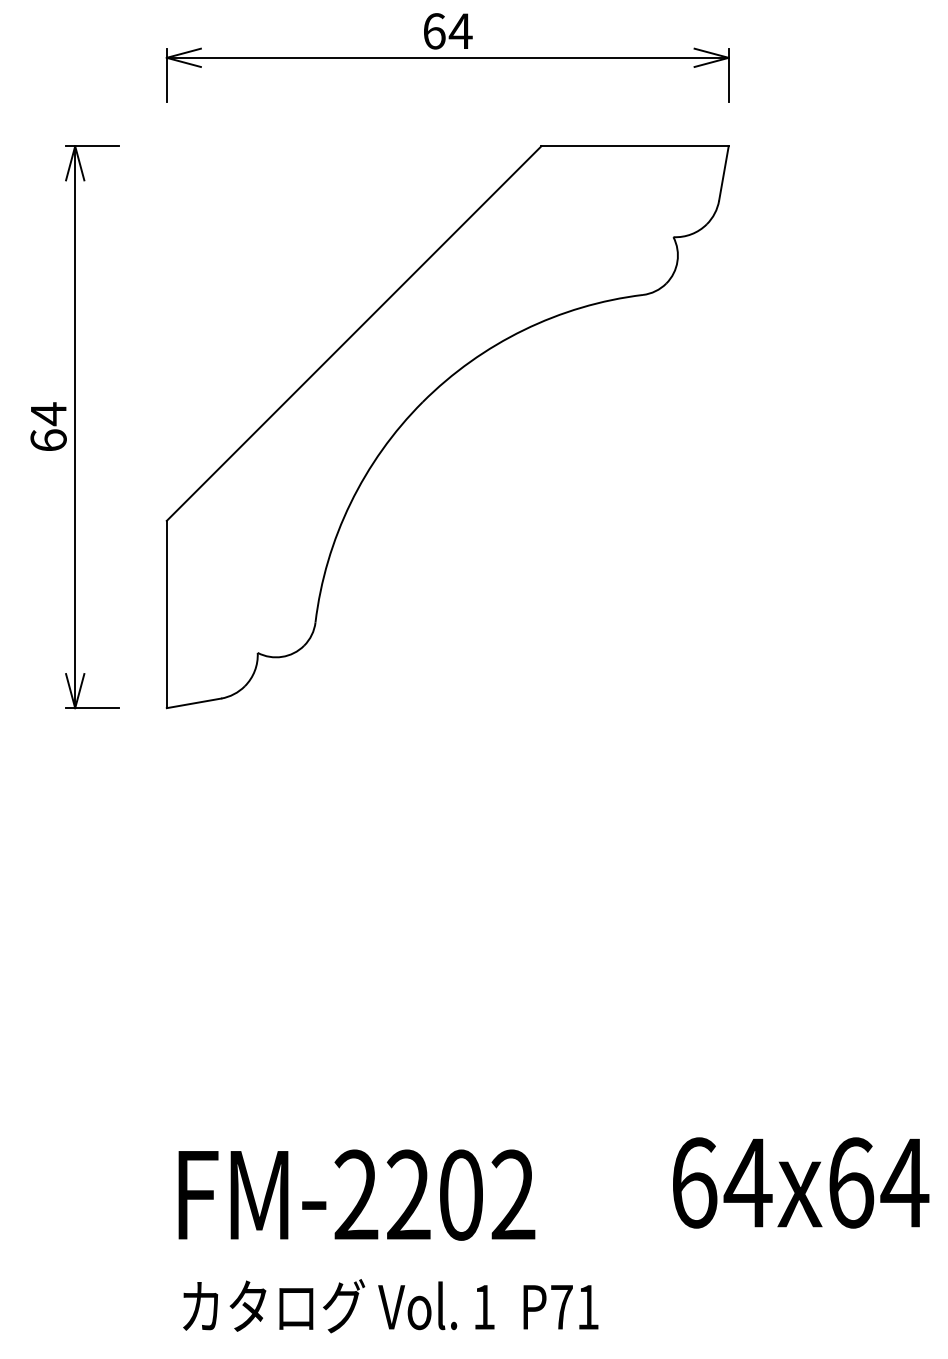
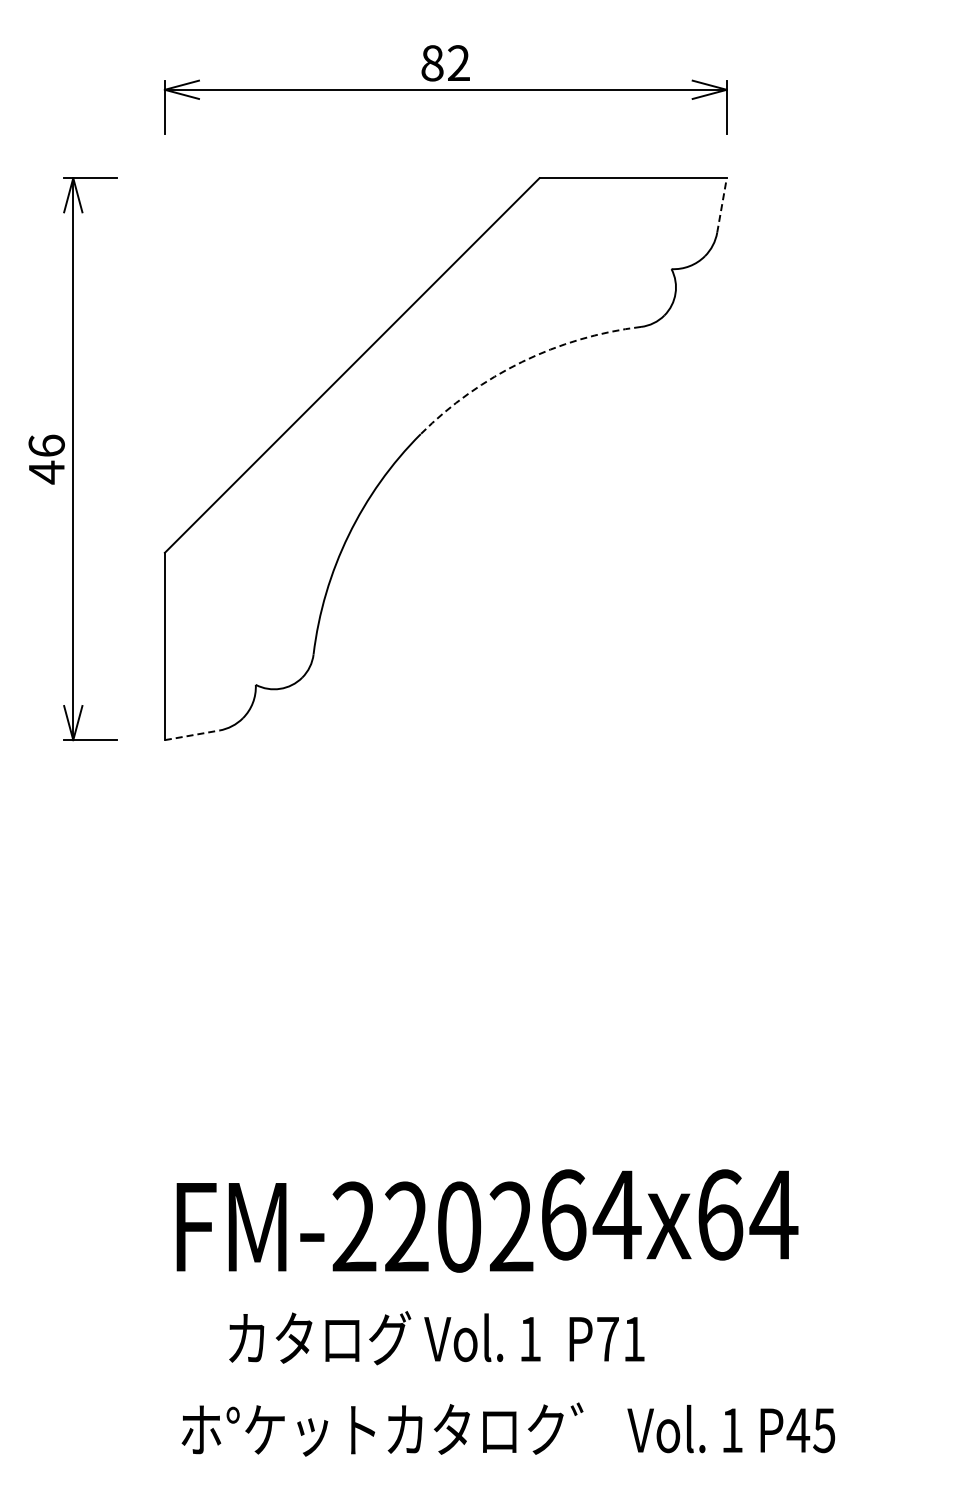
text: (447, 31) -> (445, 63), 64 -> 82
line: (724, 173) -> (722, 205), solid -> dashed
arc: (523, 330) -> (521, 362), solid -> dashed
text: (48, 427) -> (46, 459), 64 -> 46
line: (194, 703) -> (192, 735), solid -> dashed
text: (801, 1182) -> (670, 1214), moved
text: (390, 1306) -> (436, 1338), moved

